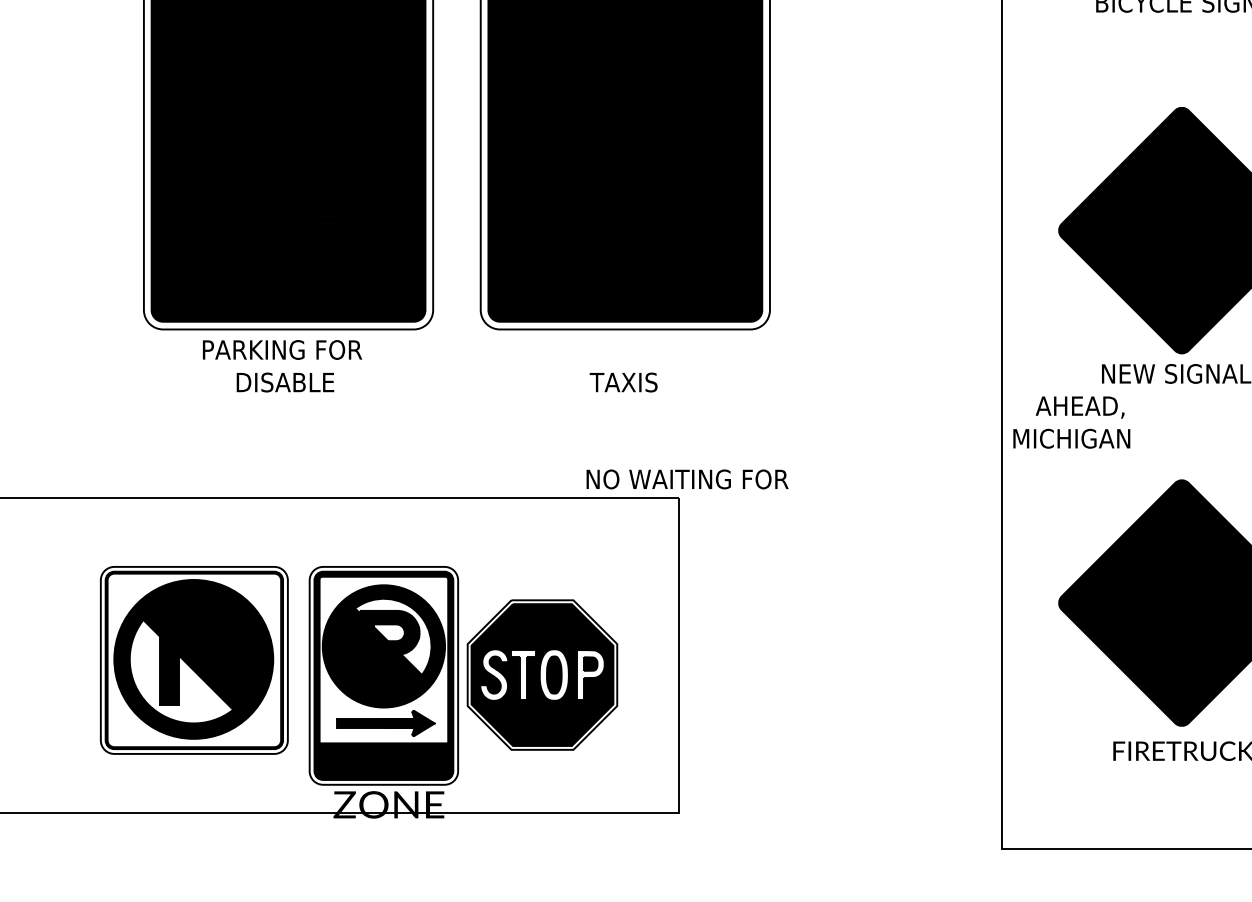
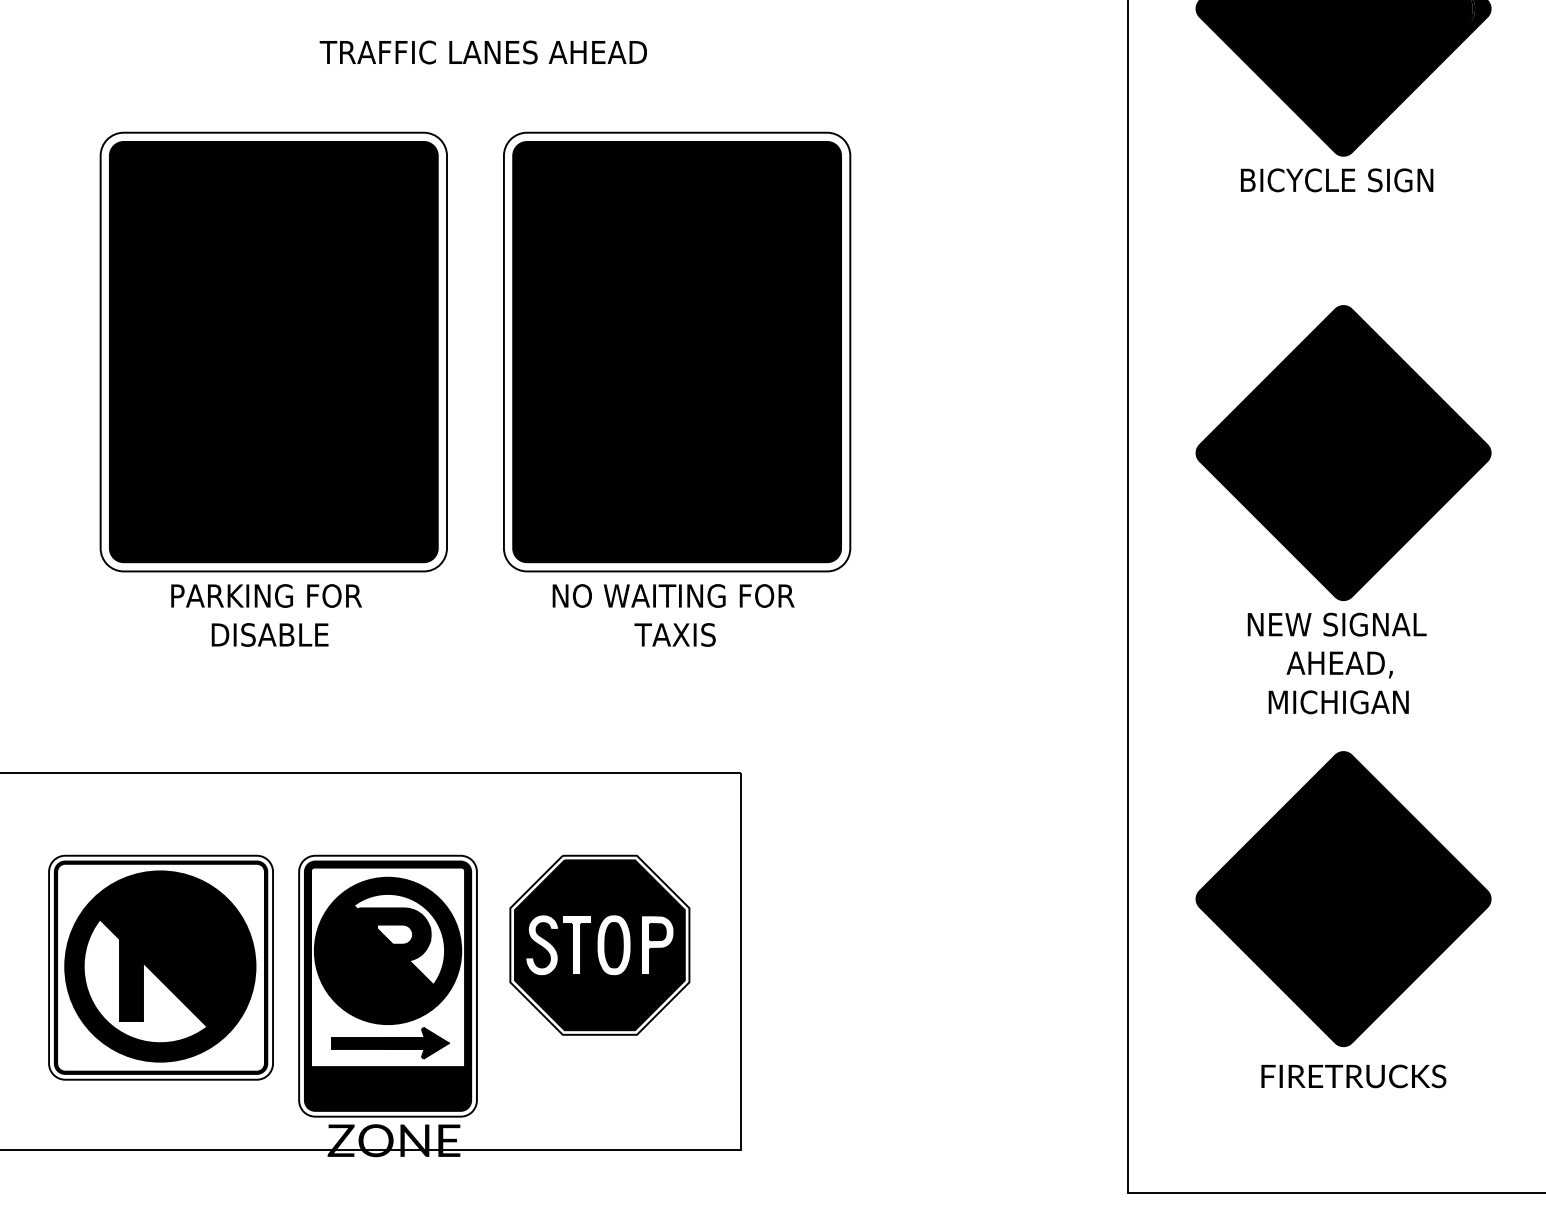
text: (1079, 407) -> (1339, 664), moved
text: (1071, 438) -> (1338, 702), moved
text: (687, 479) -> (673, 595), moved
part: (542, 674) -> (599, 944), moved

